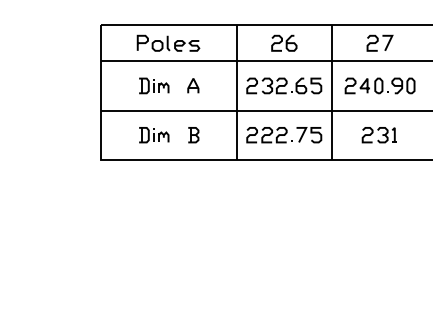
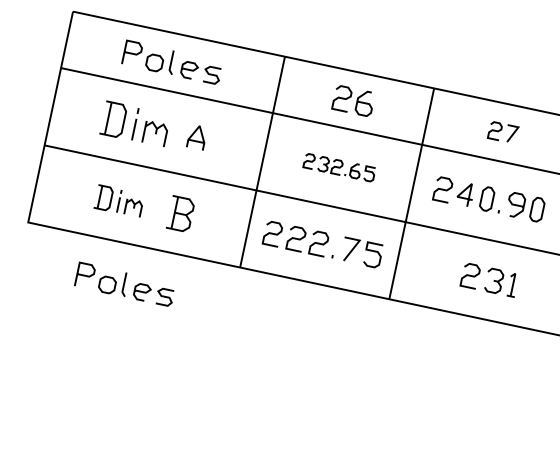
part: (379, 42) -> (502, 131), size x0.7
part: (154, 85) -> (136, 123), size x1.4
part: (284, 85) -> (339, 167), size x0.6
part: (193, 135) -> (180, 214), size x1.4
part: (378, 135) -> (487, 280), moved
part: (168, 184) -> (125, 283), added

